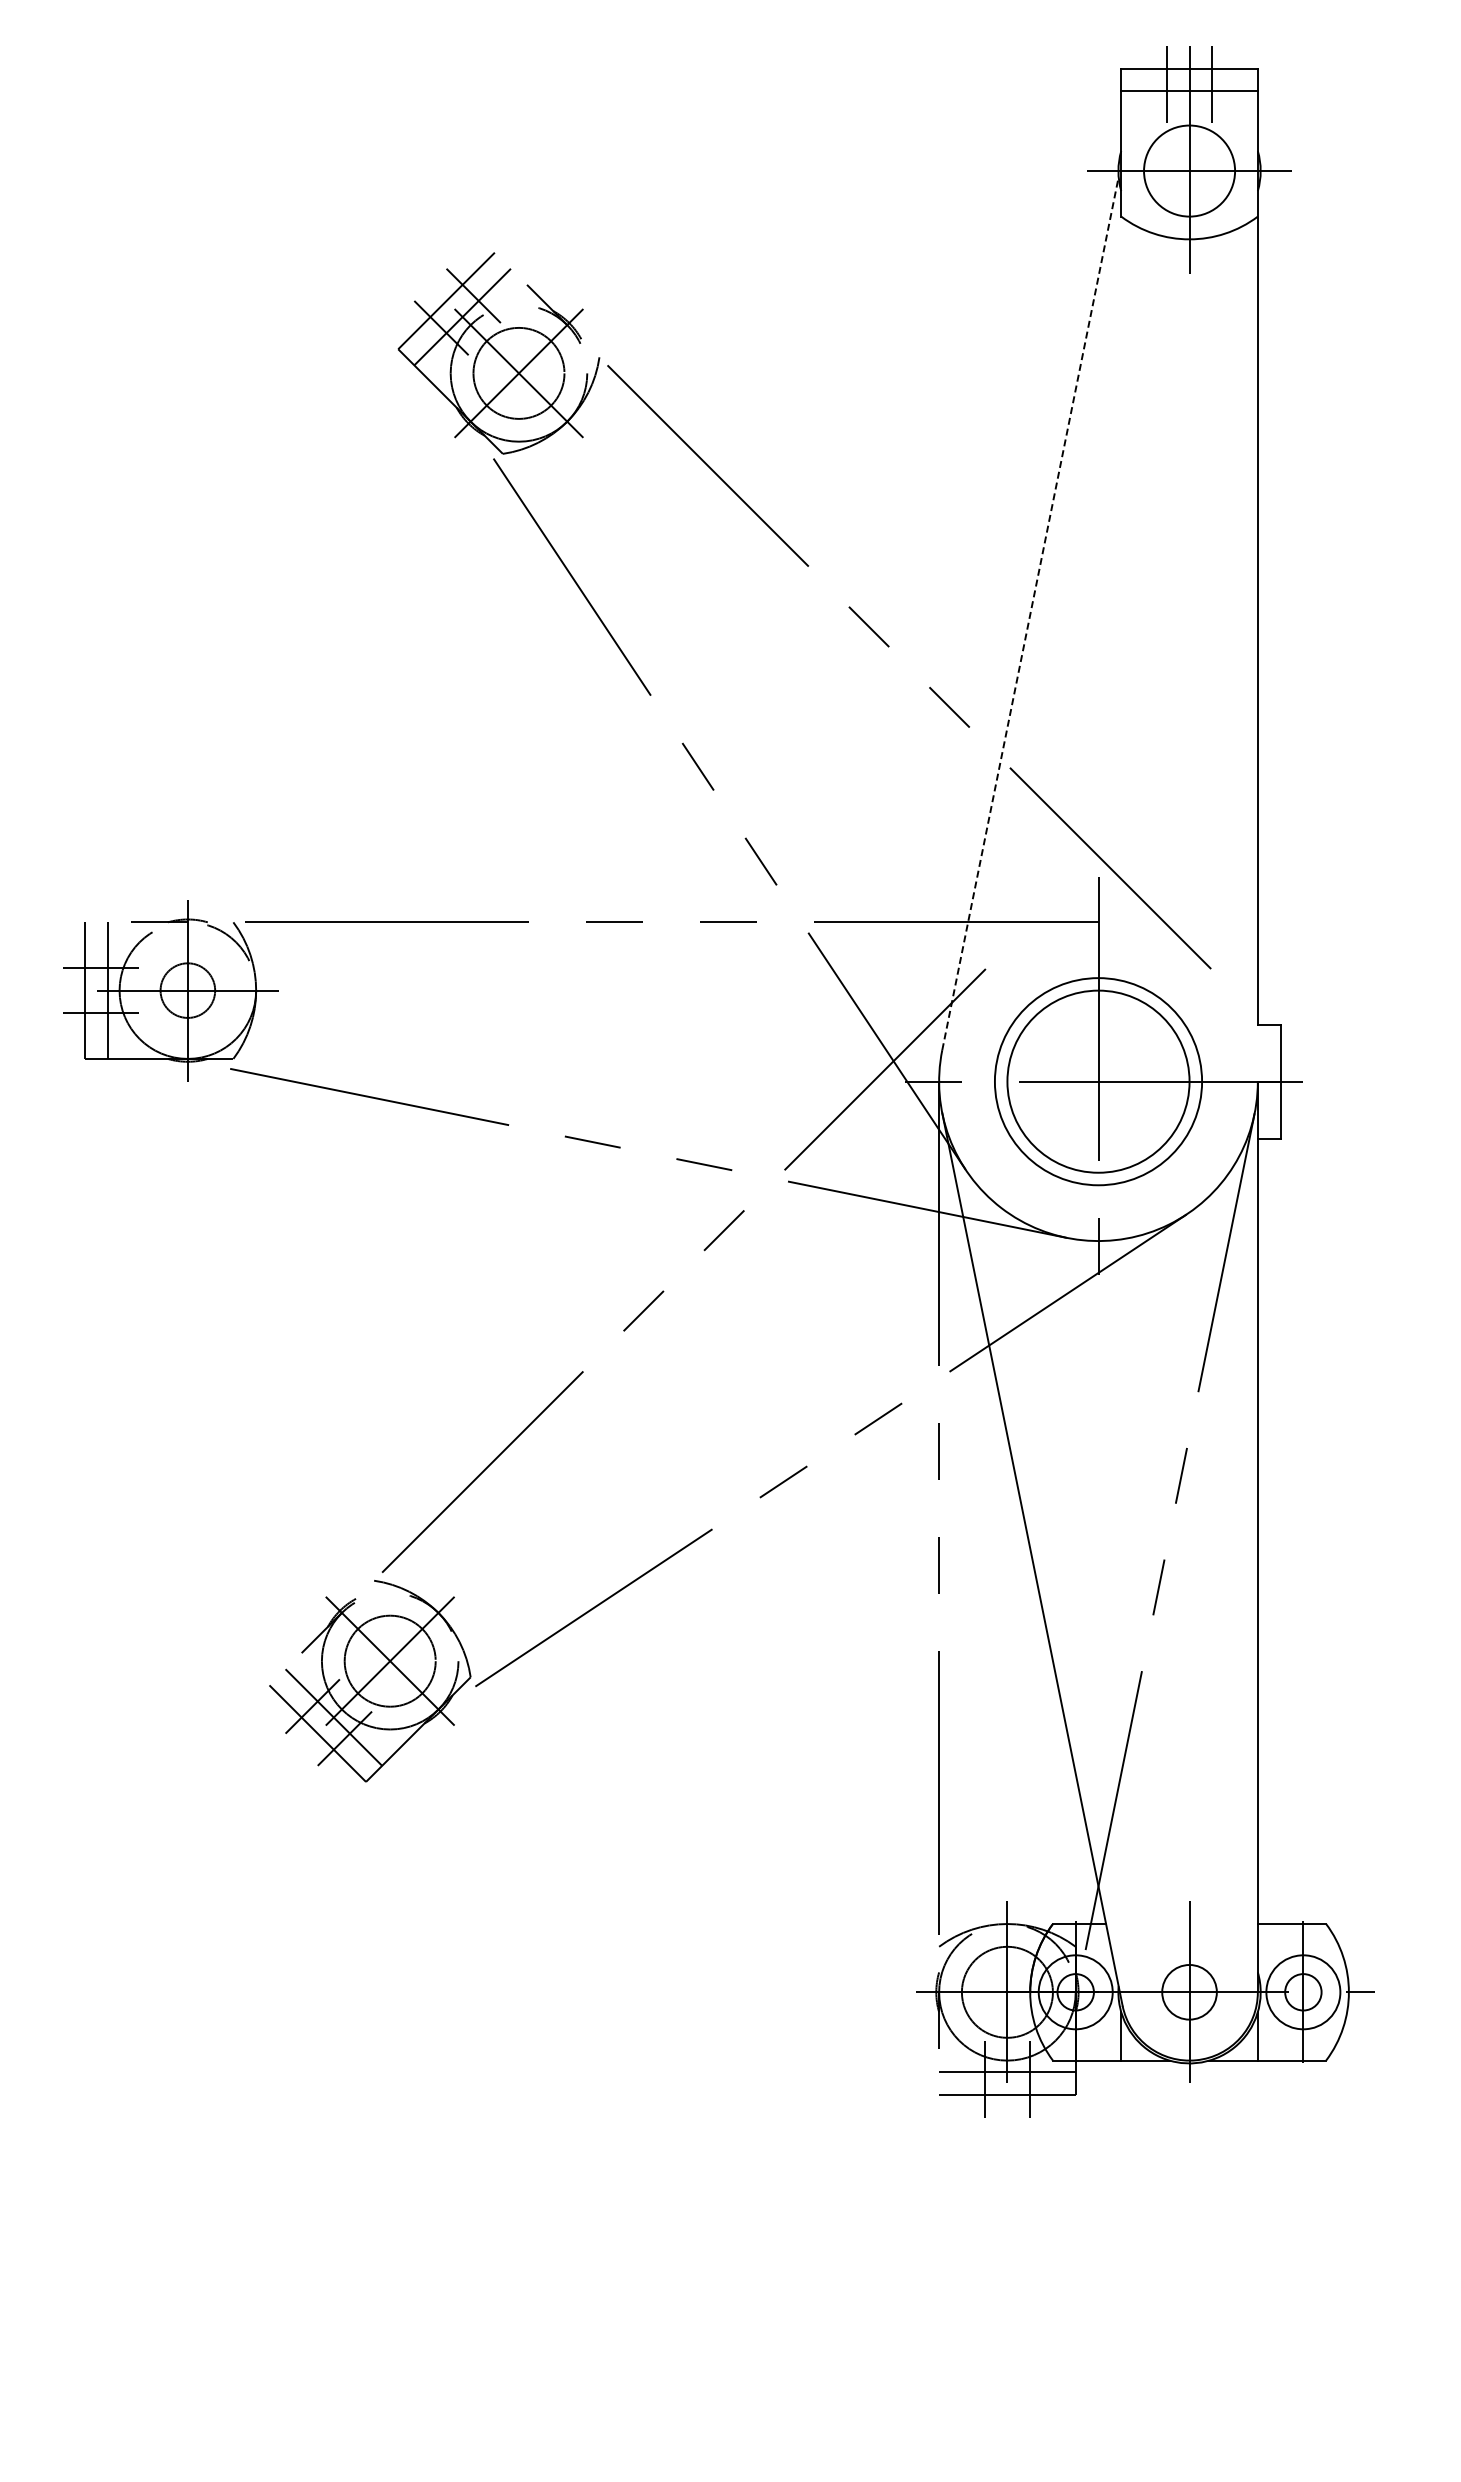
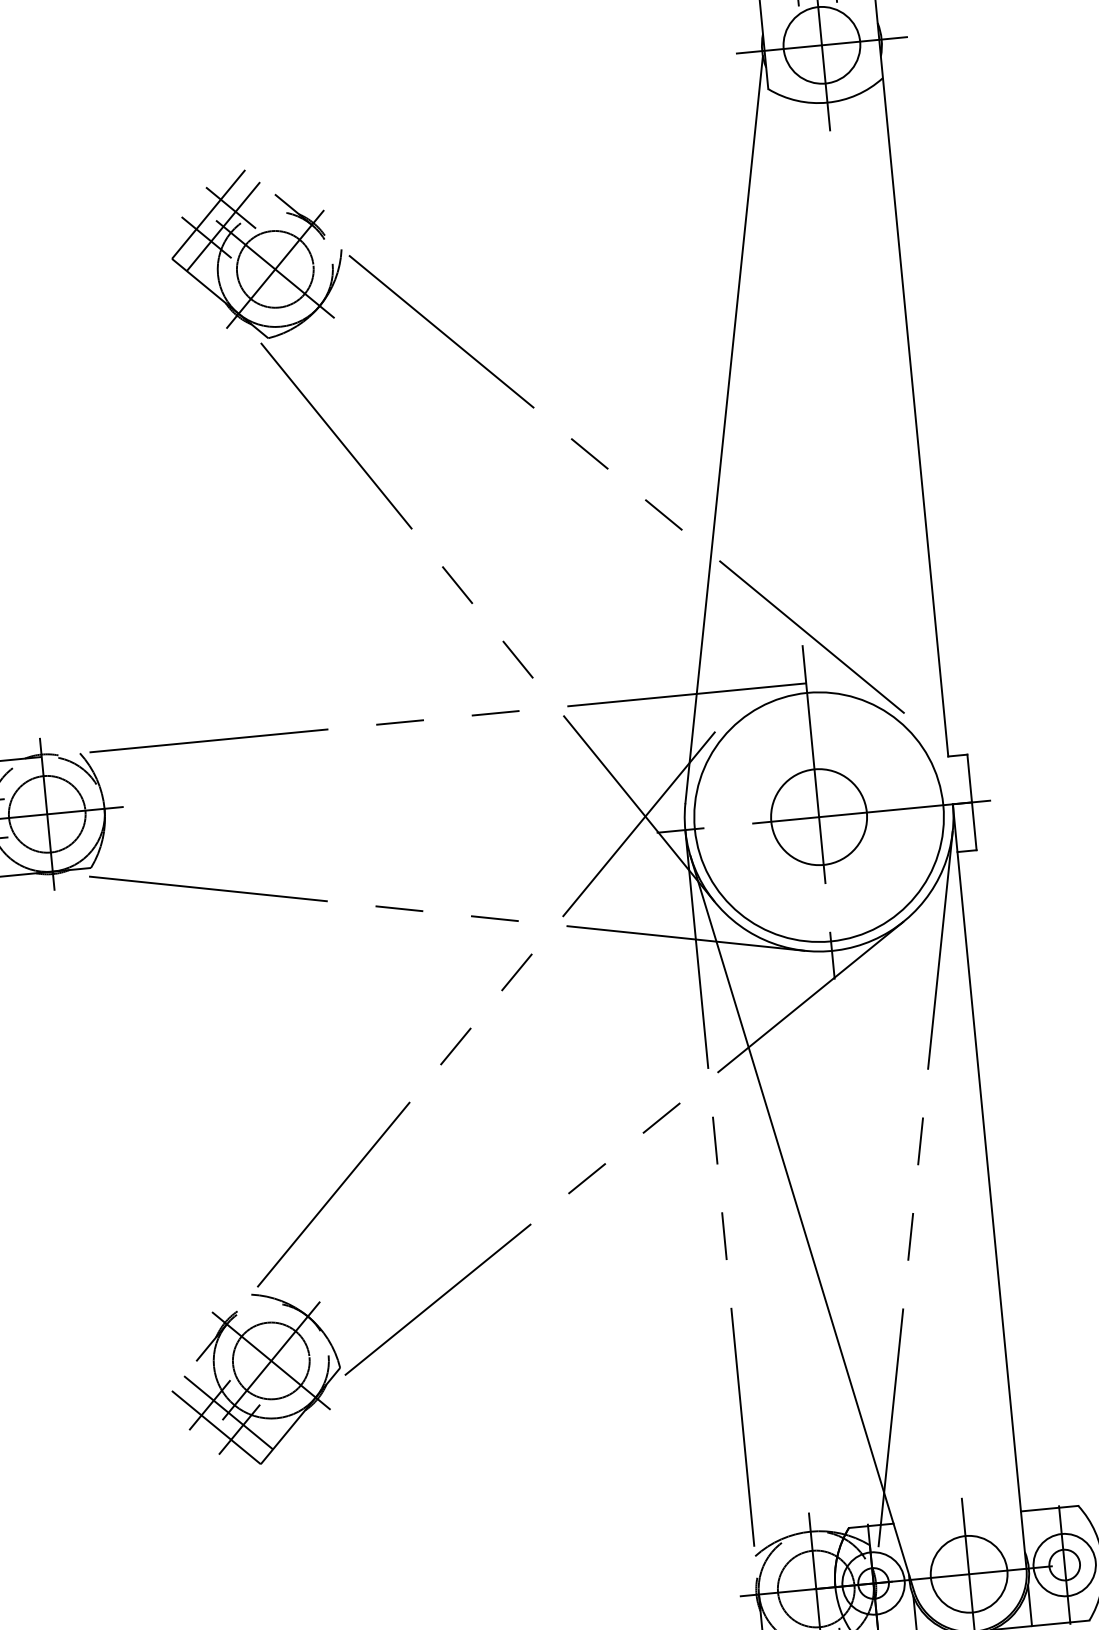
line: (1030, 613) -> (724, 429), dashed -> solid
circle: (187, 990) -> (46, 814), size x1.67
circle: (1098, 1081) -> (819, 817), size x0.62
circle: (1098, 1081) -> (819, 817), size x1.43
circle: (1189, 1991) -> (969, 1573), size x1.67

